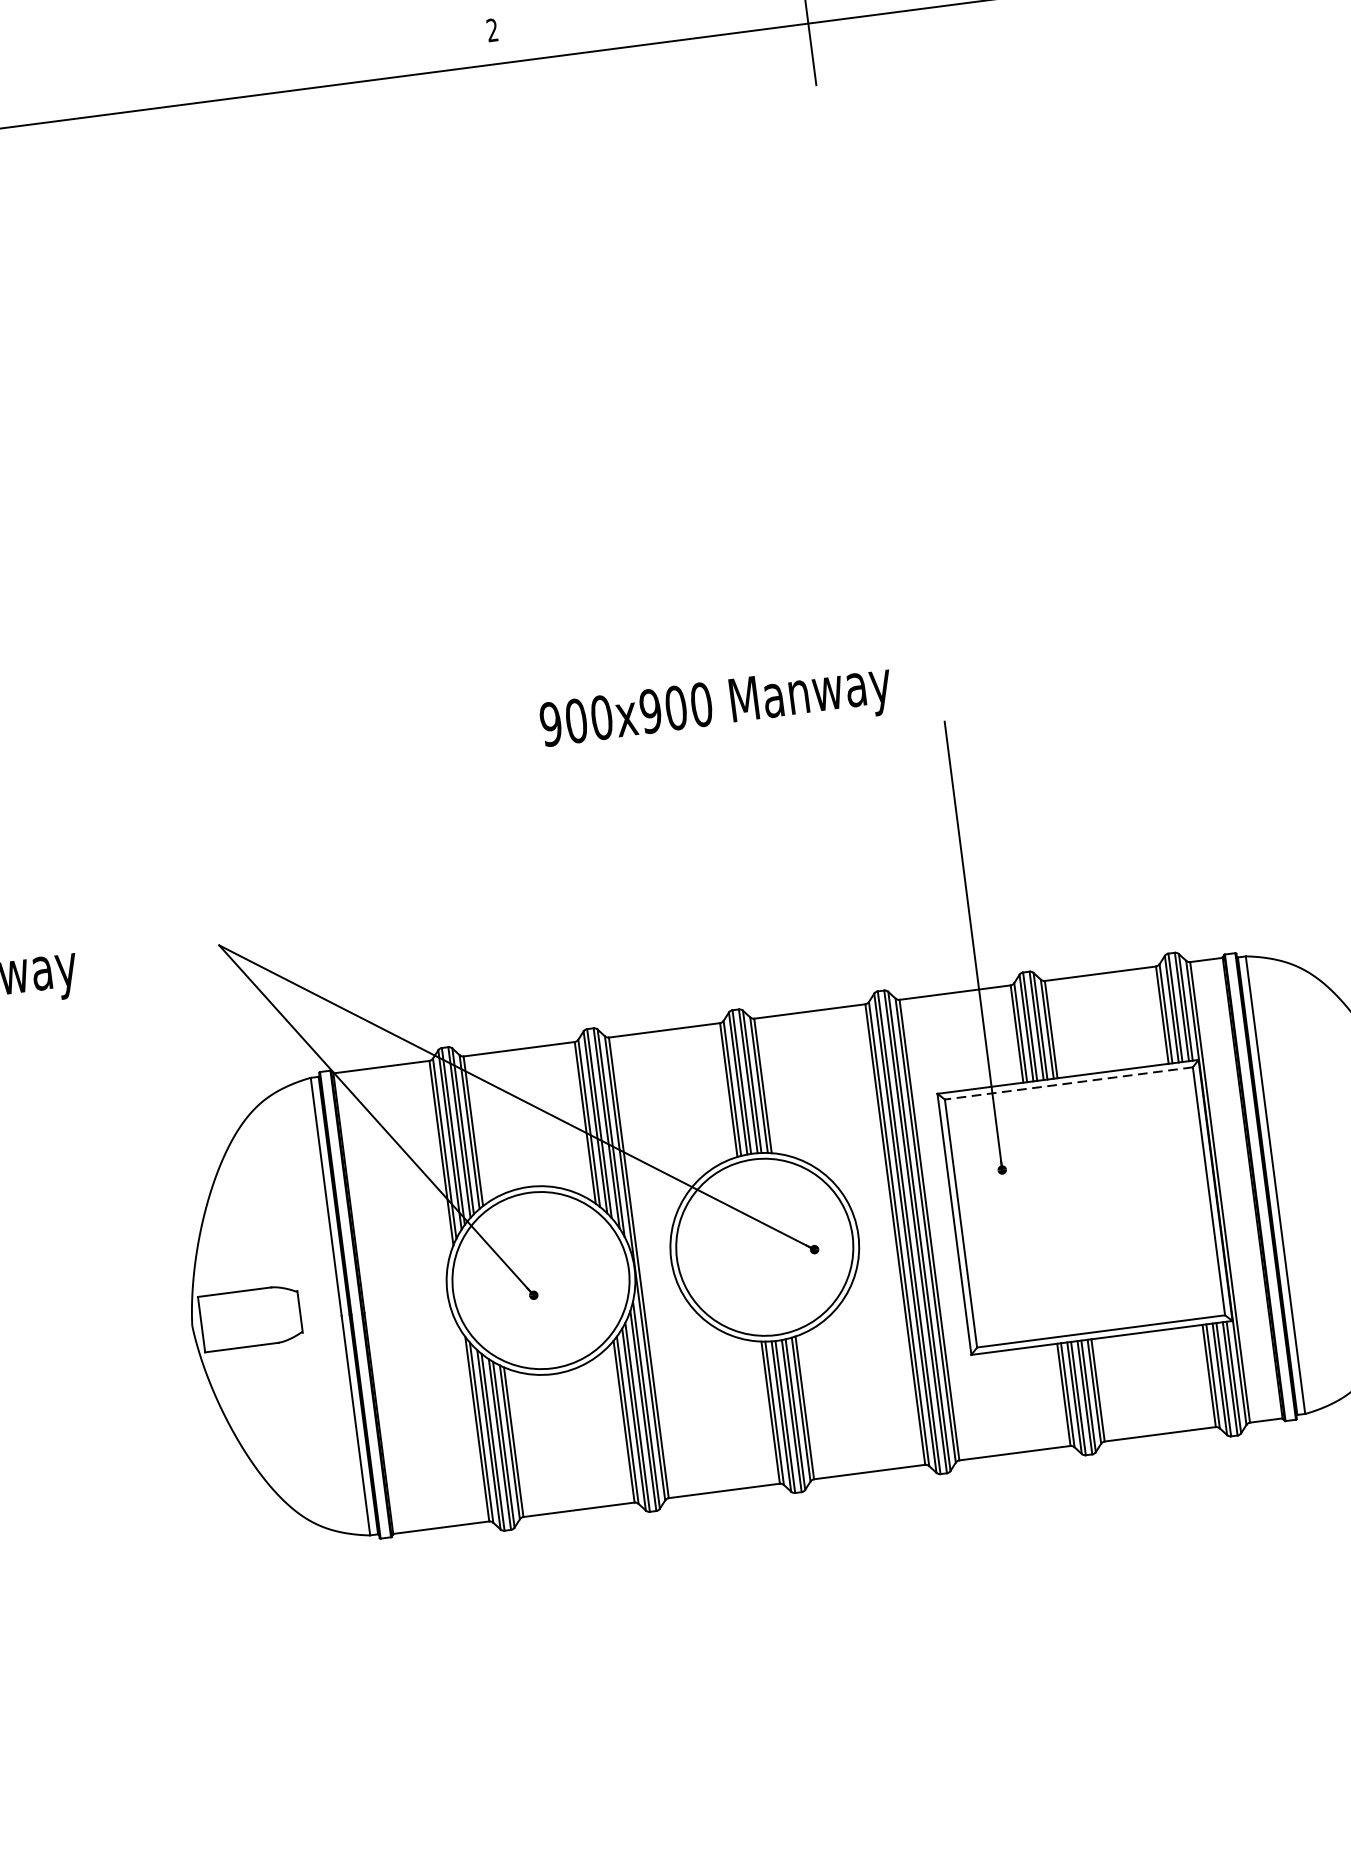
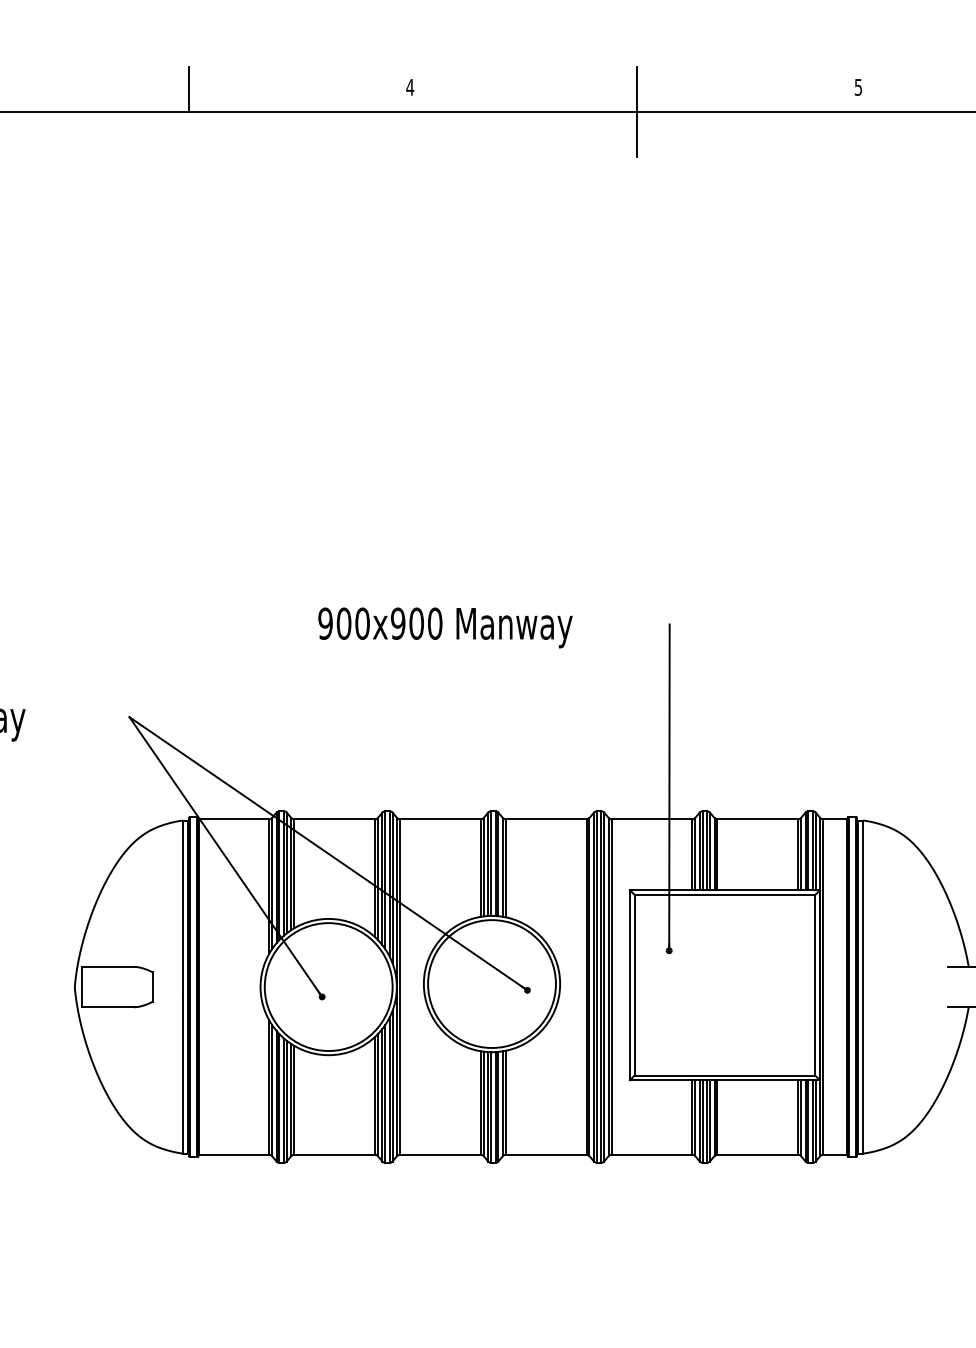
text: (492, 28) -> (410, 86), 2 -> 4
line: (188, 72) -> (188, 89), added
text: (716, 708) -> (445, 627), moved
line: (1068, 1084) -> (724, 895), dashed -> solid

